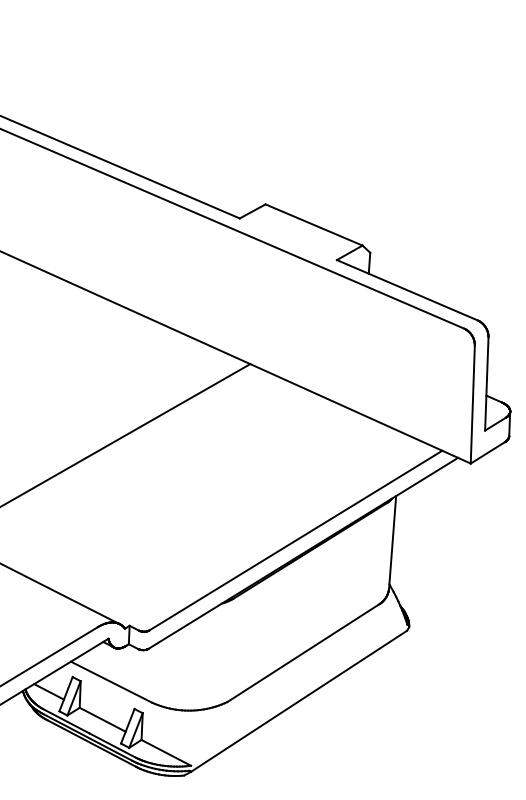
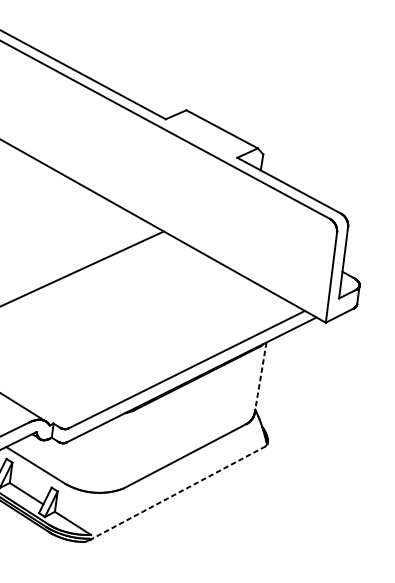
line: (392, 542) -> (260, 377), solid -> dashed
line: (299, 701) -> (178, 493), solid -> dashed

